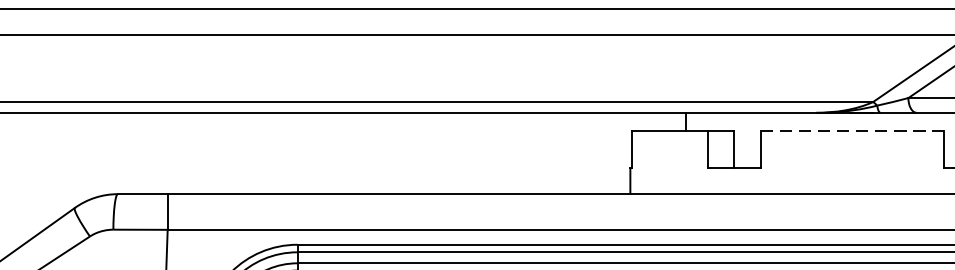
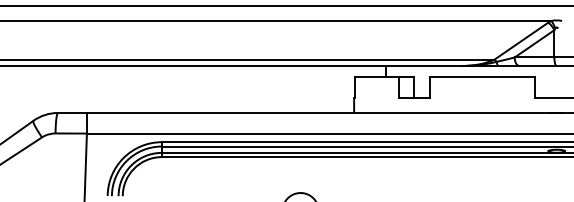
line: (852, 131) -> (482, 76), dashed -> solid

